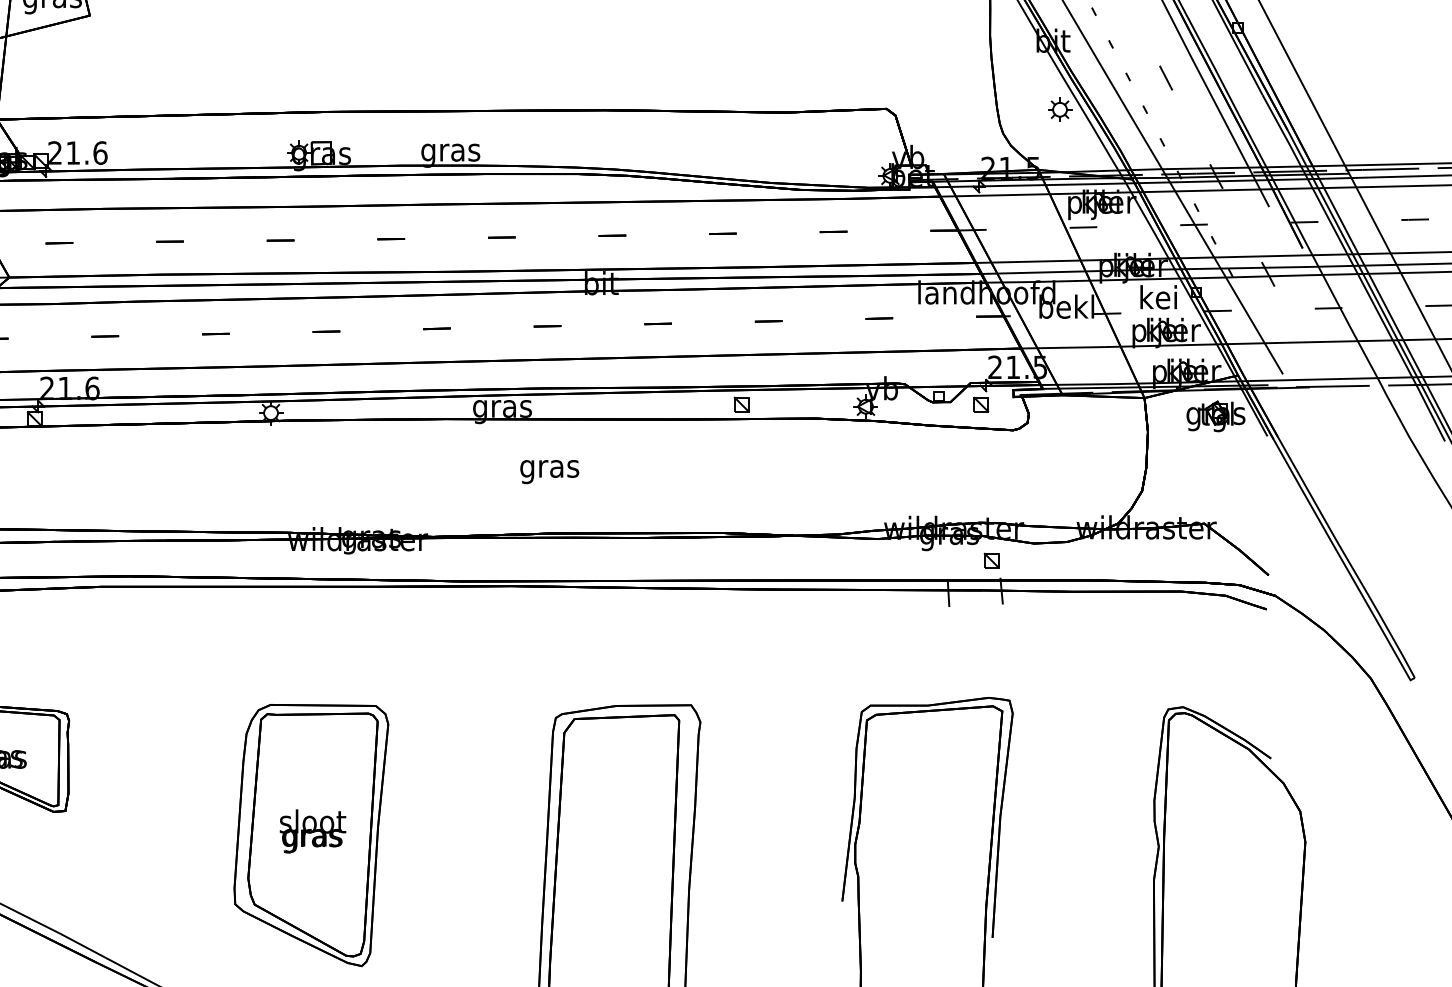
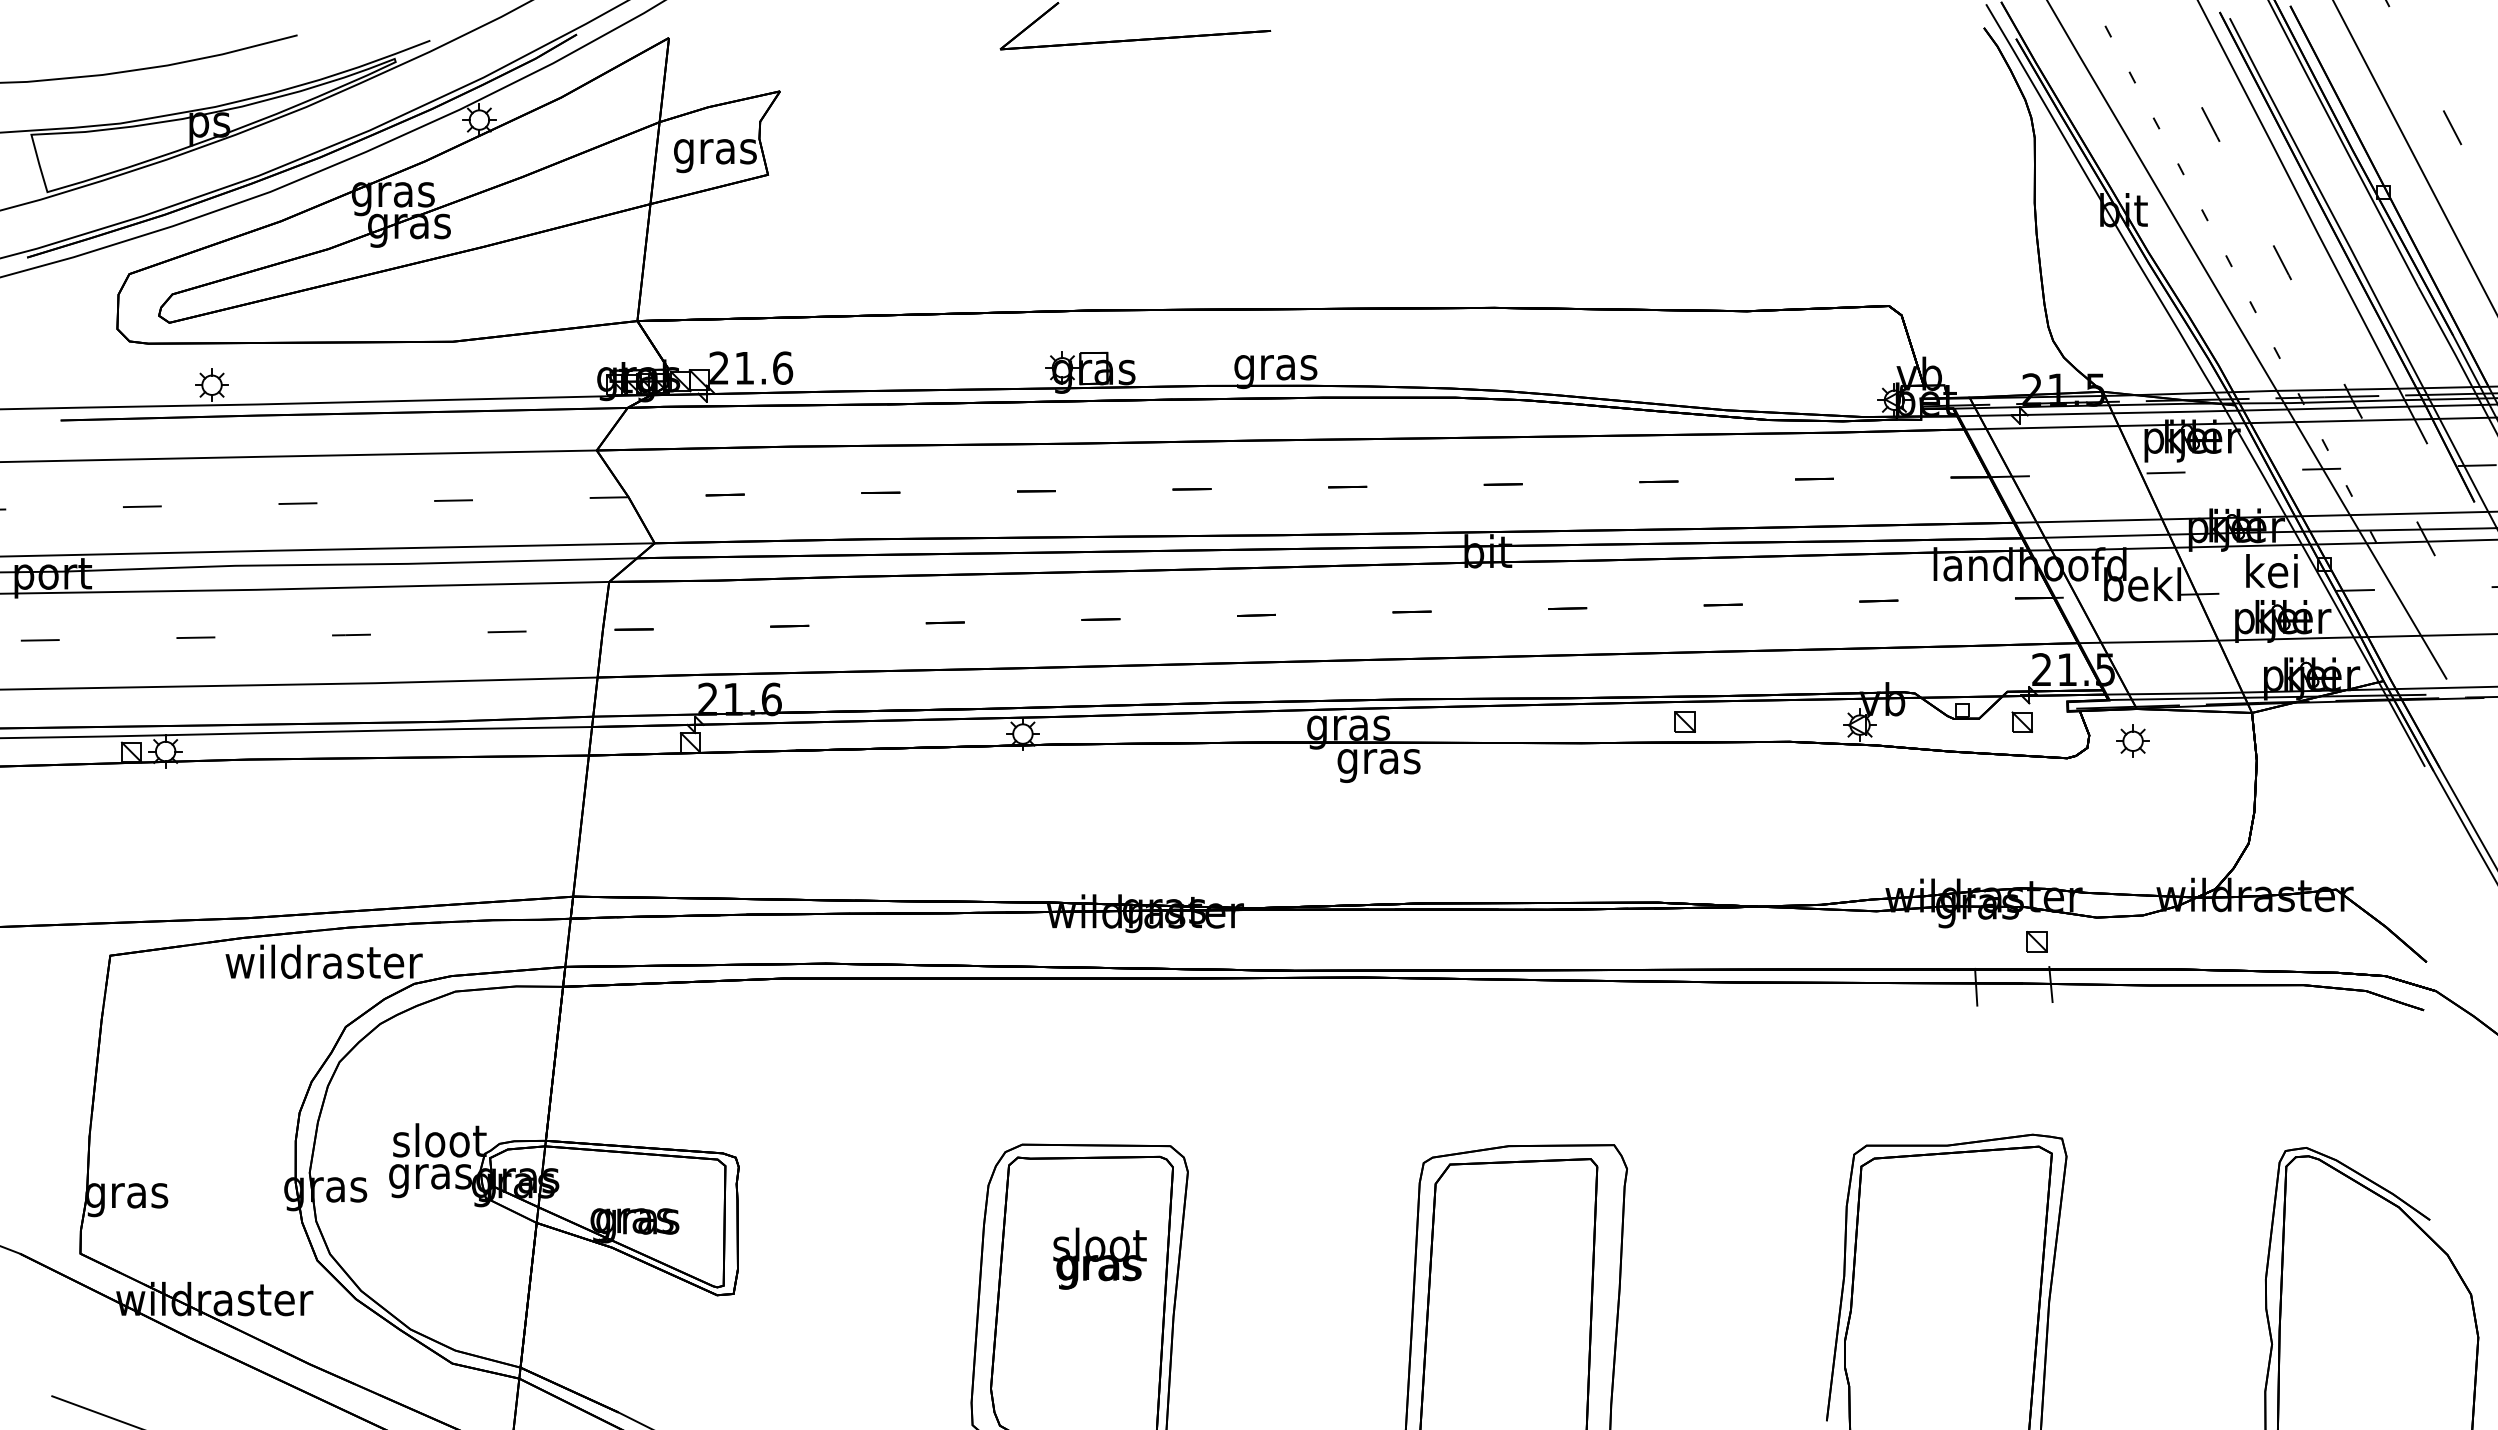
part: (1059, 109) -> (2132, 740), moved
part: (1215, 416) -> (2352, 738), removed
text: (549, 471) -> (1378, 765), moved
text: (312, 831) -> (1099, 1258), moved

